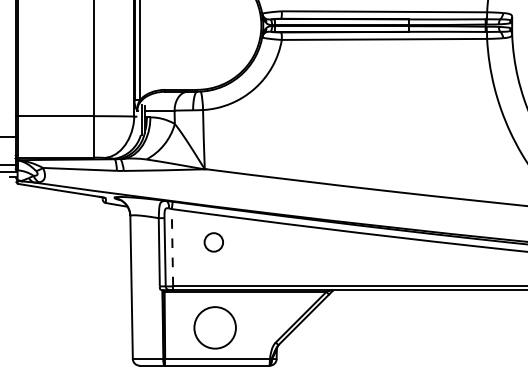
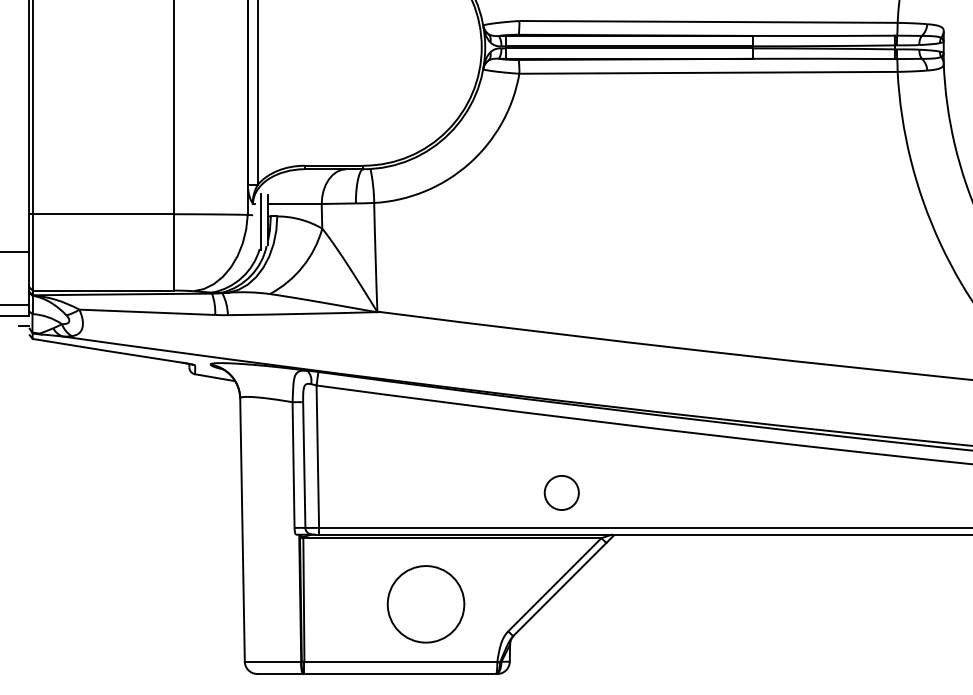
circle: (213, 242) -> (561, 493), moved
line: (172, 247) -> (317, 456), dashed -> solid
circle: (214, 327) -> (424, 603), moved

